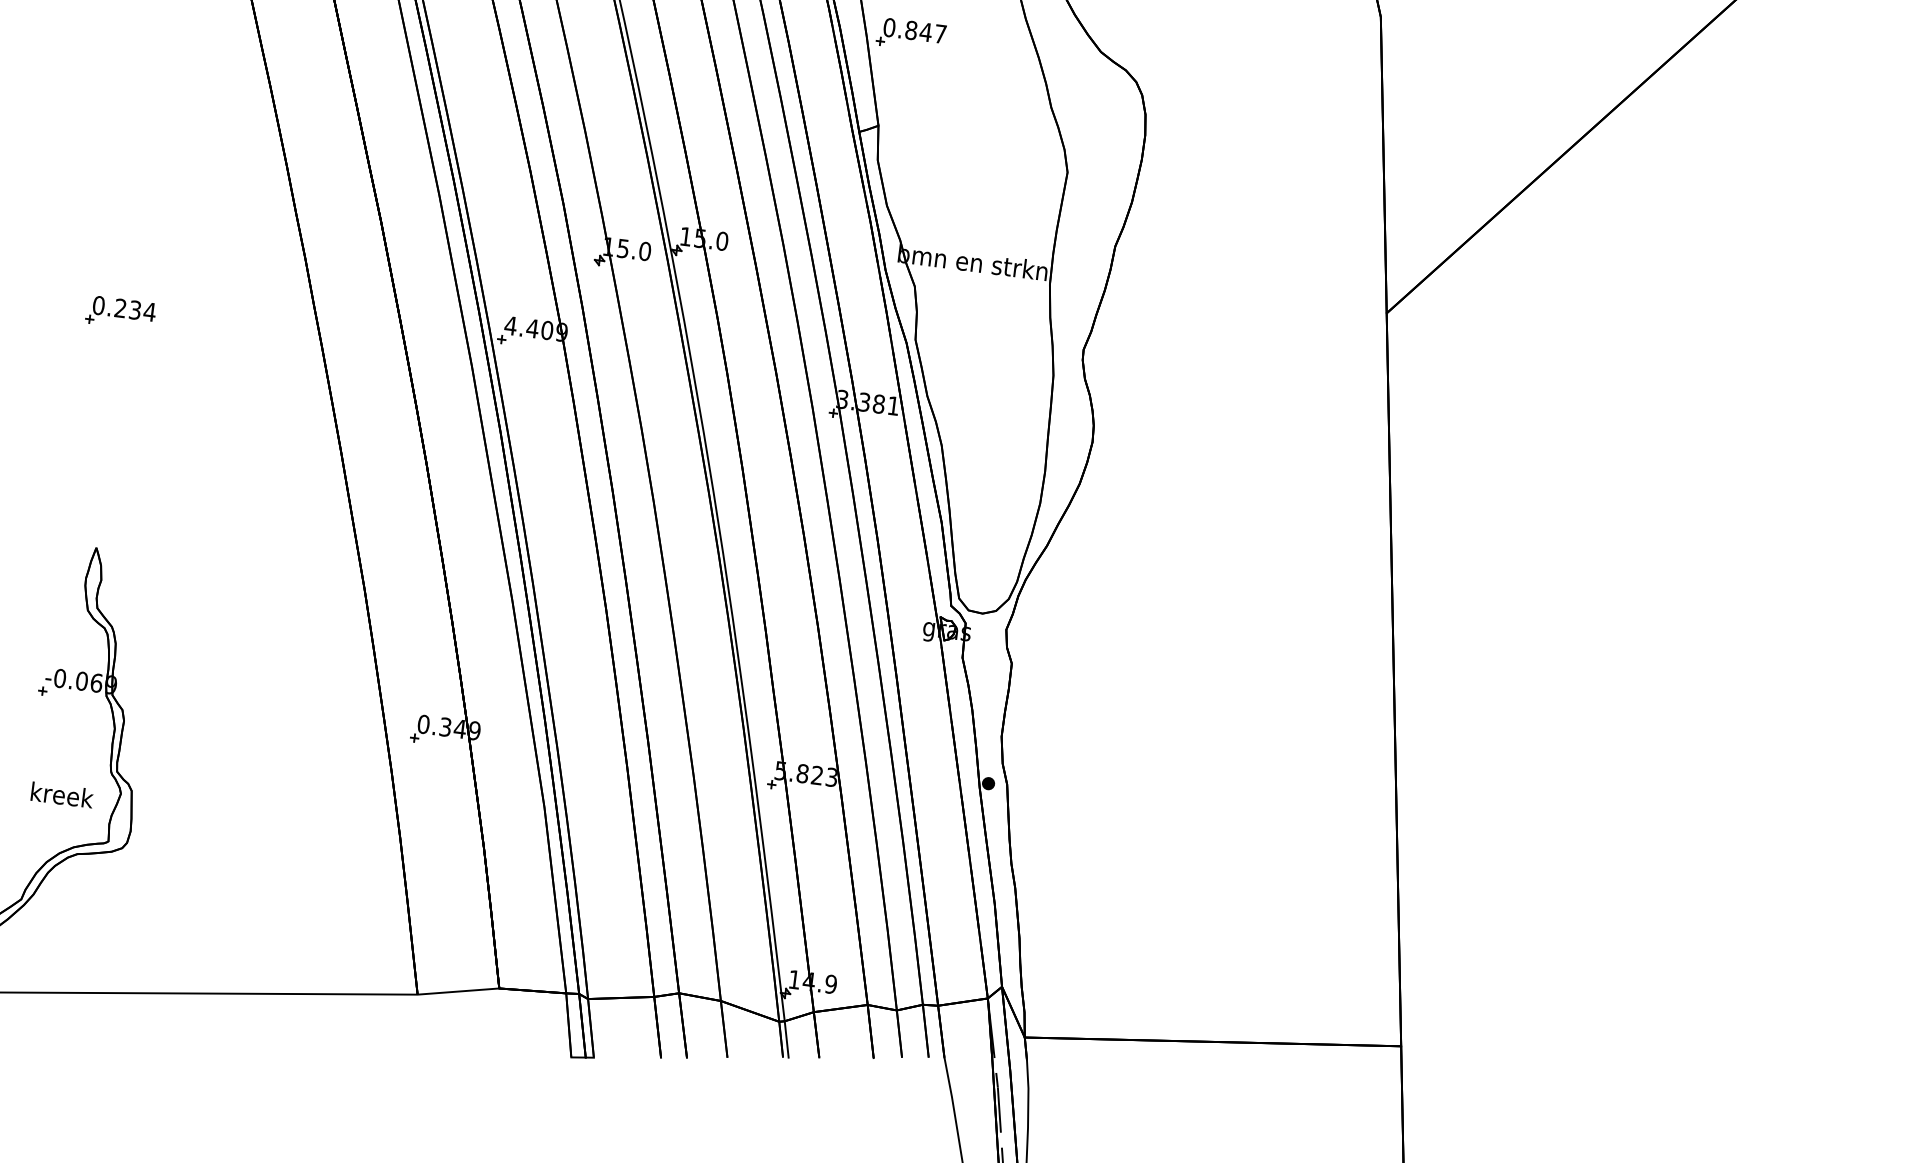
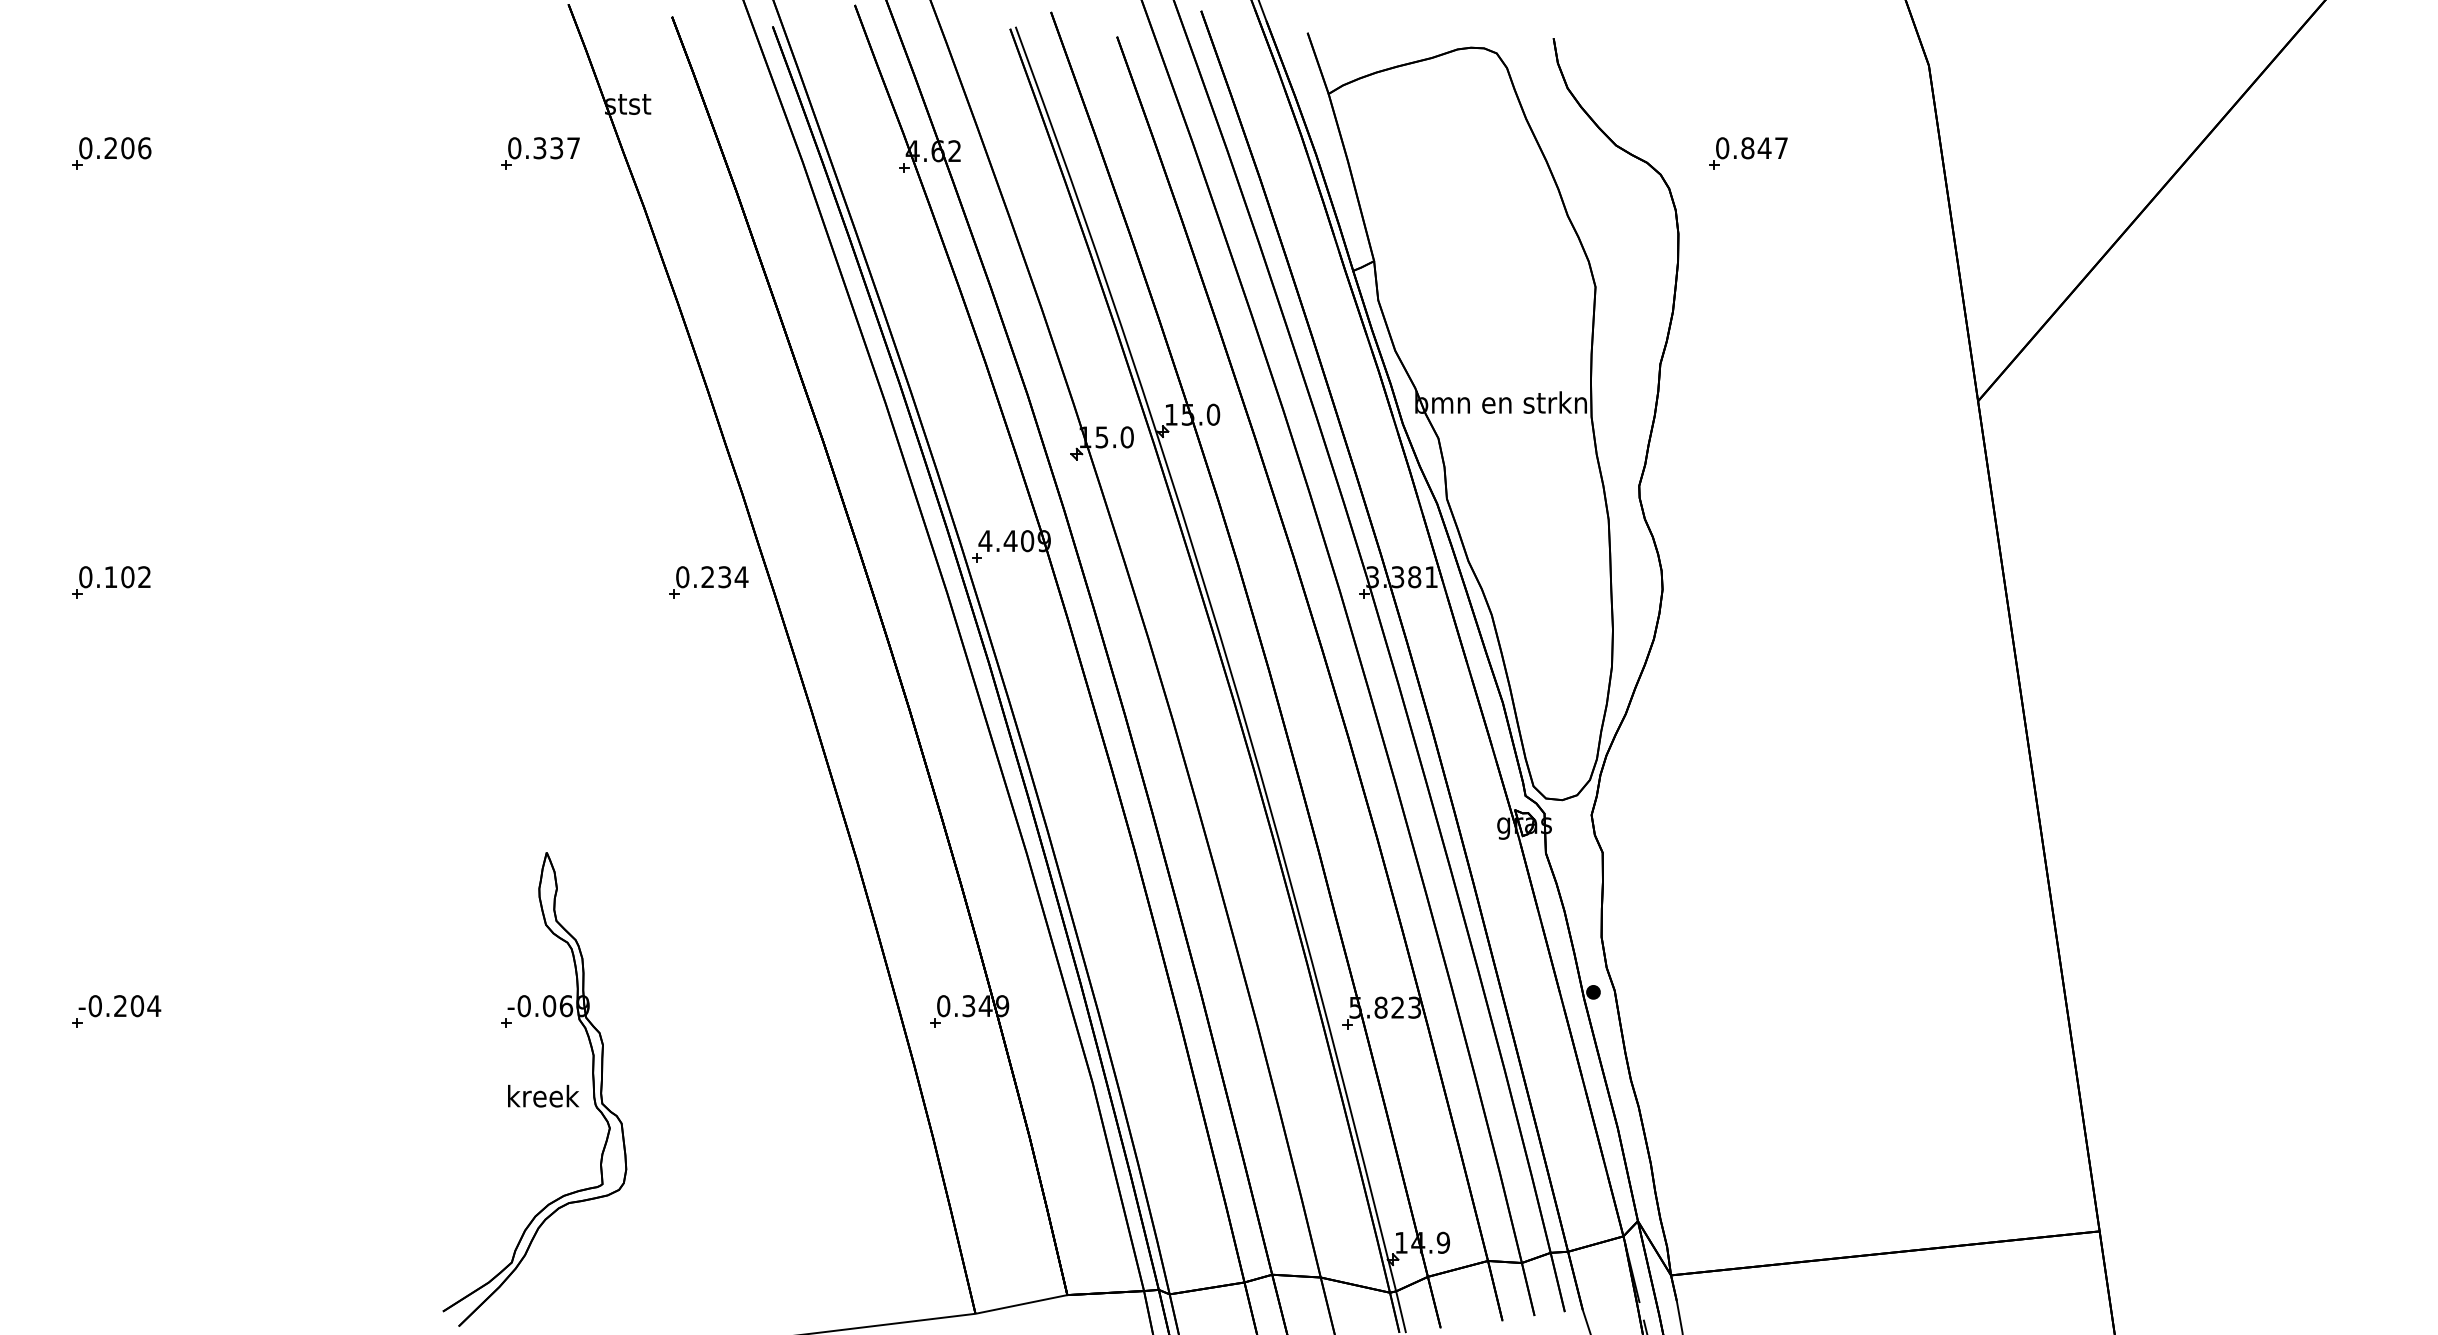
part: (911, 35) -> (1748, 153), moved
part: (120, 313) -> (708, 582), moved
text: (62, 795) -> (543, 1096), moved

